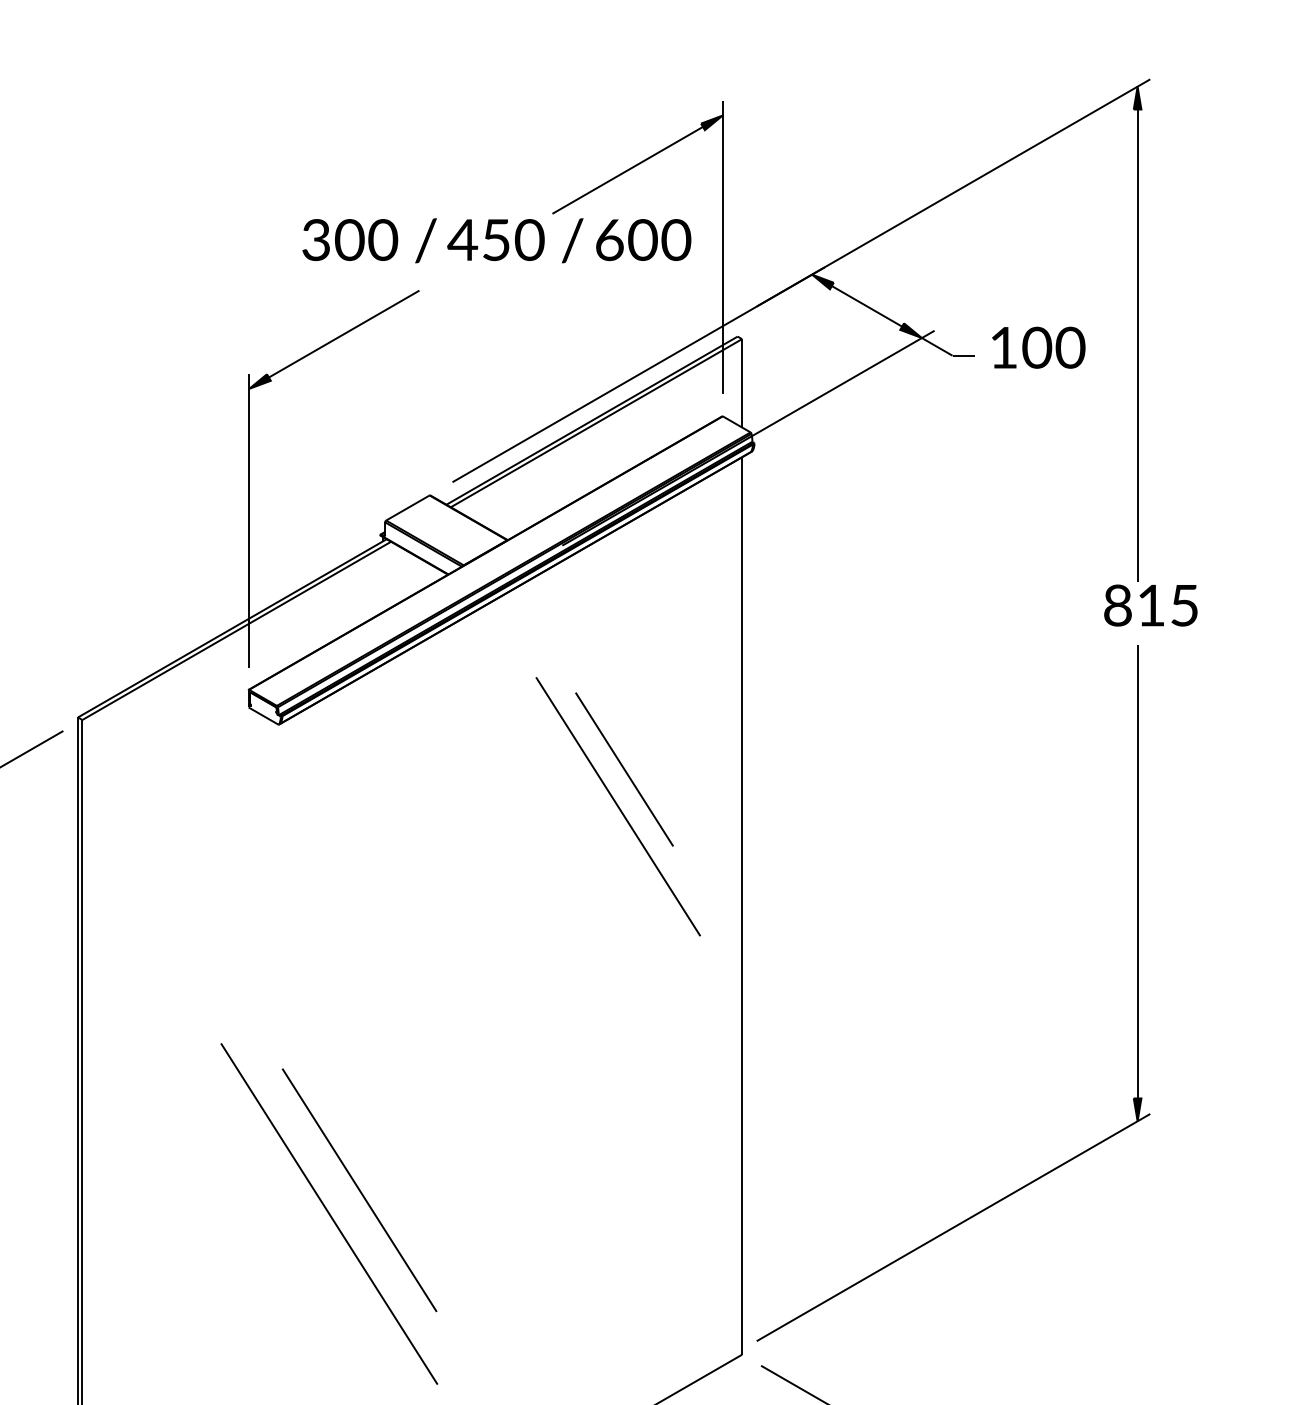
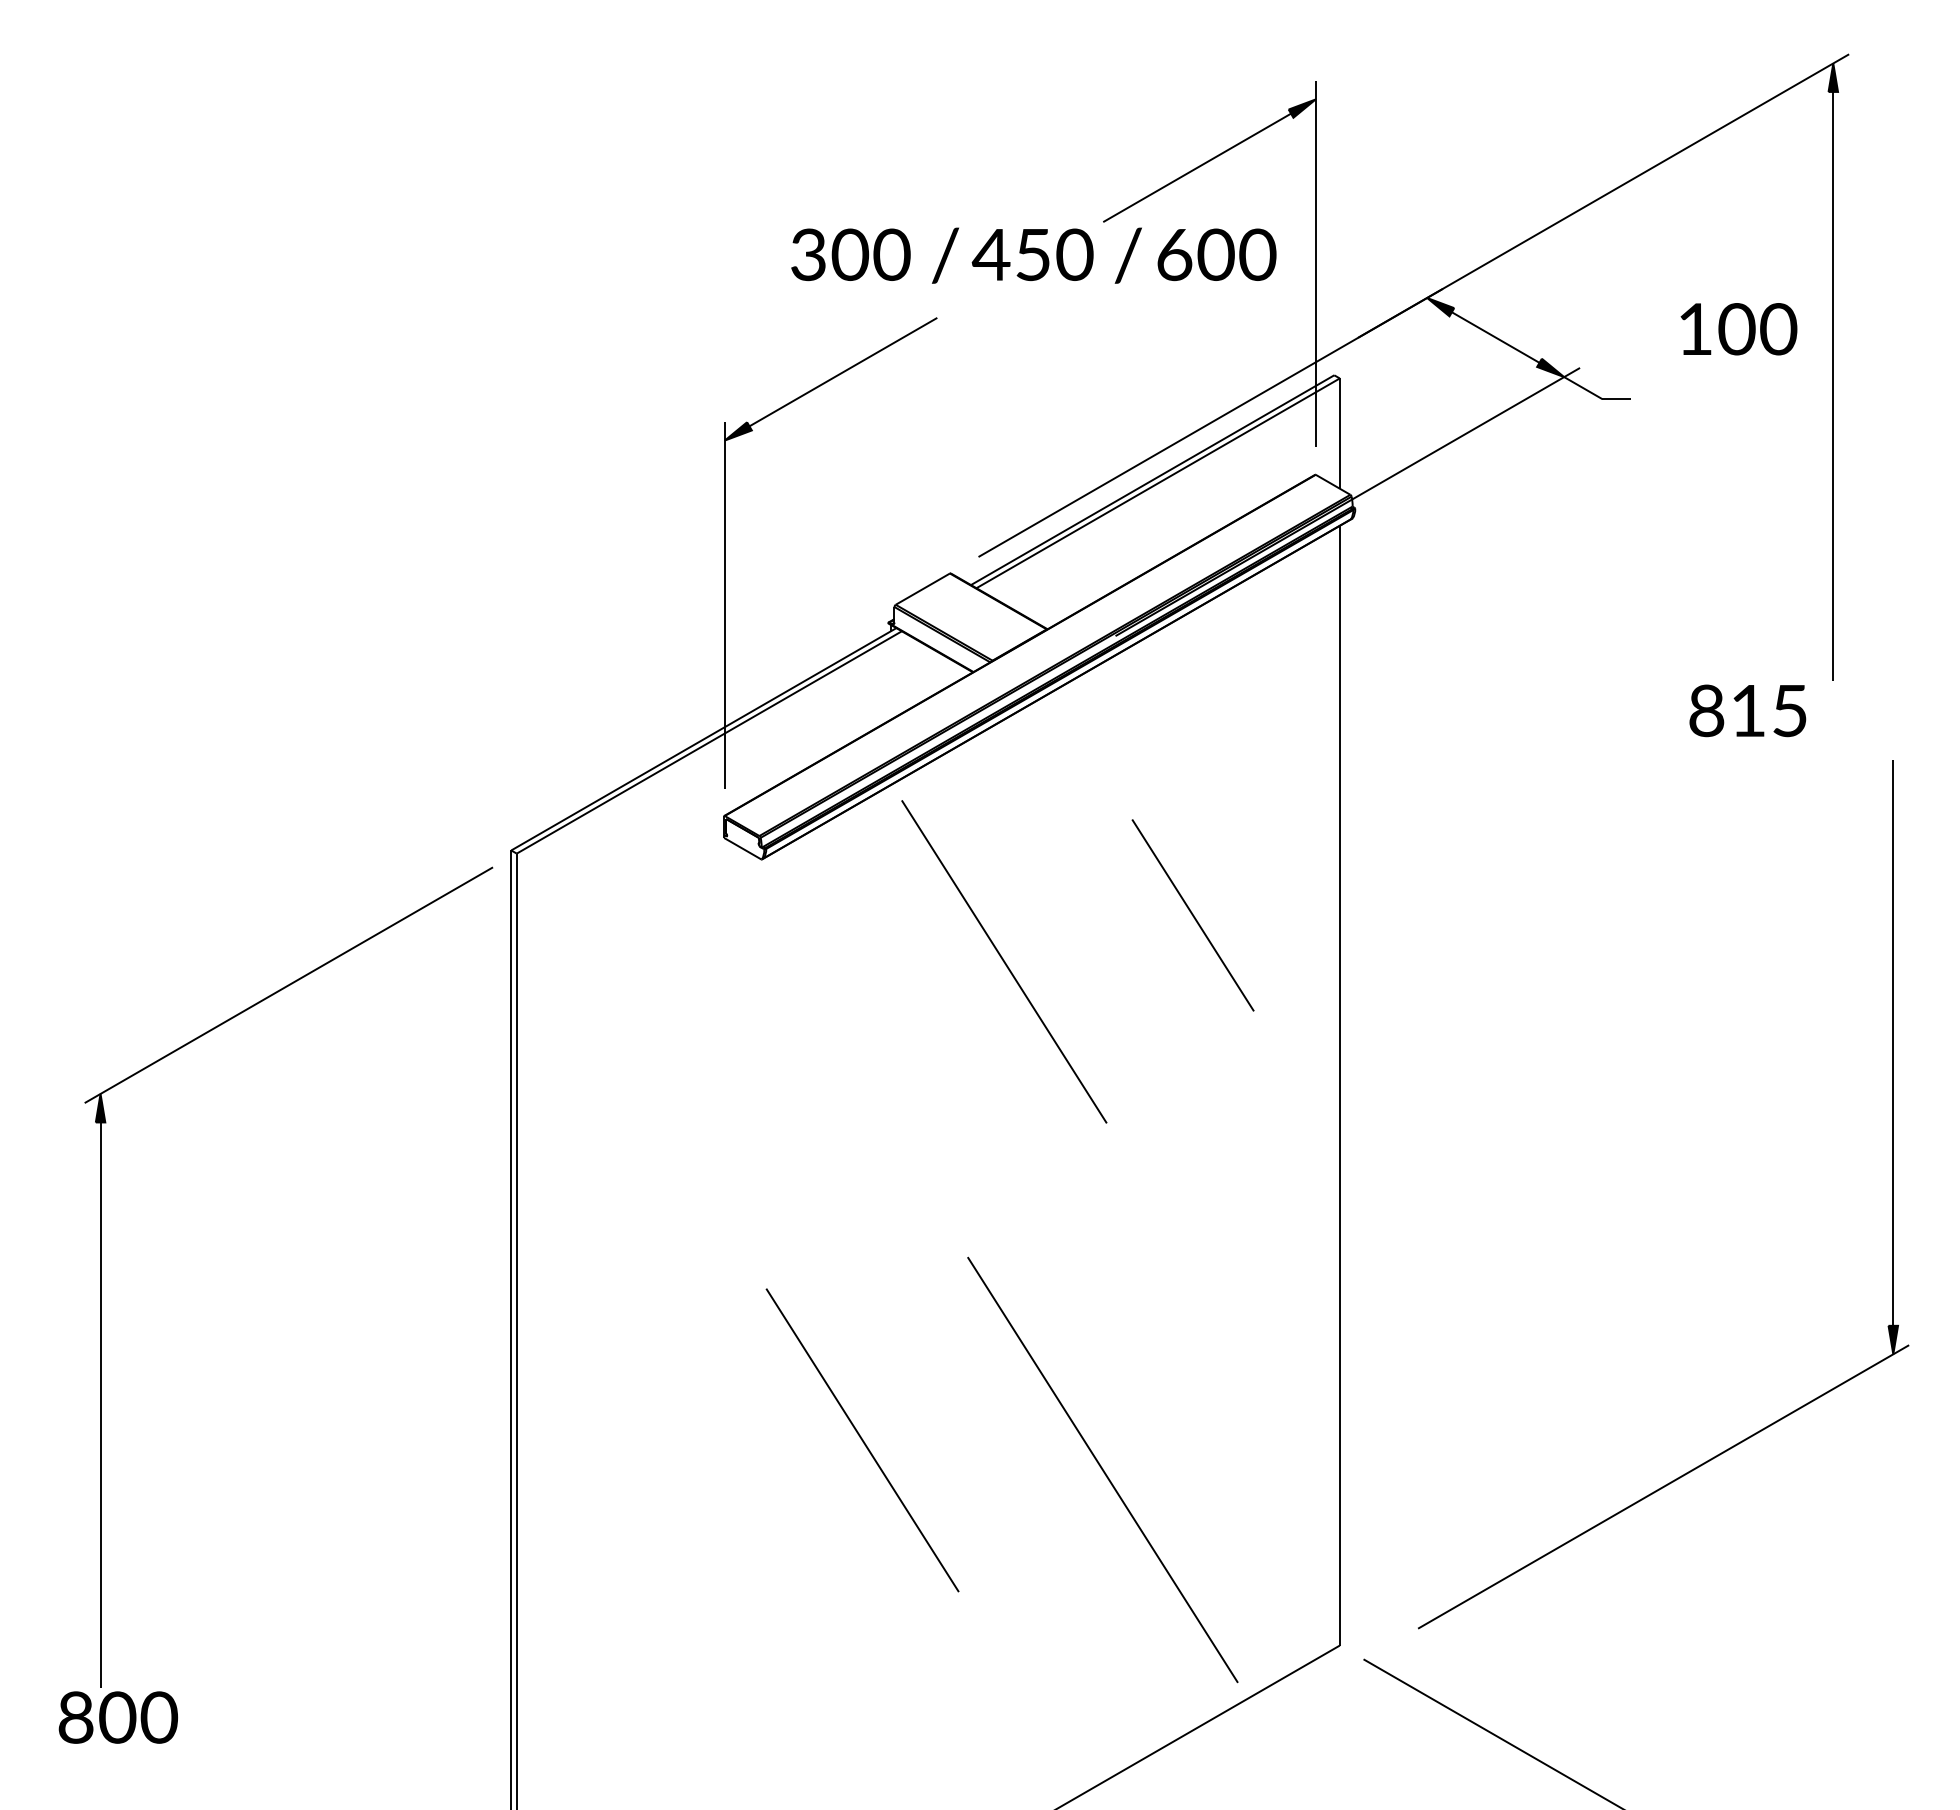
text: (1038, 347) -> (1738, 329), moved
text: (1150, 605) -> (1747, 710), moved
line: (618, 806) -> (1004, 961), moved
part: (1136, 993) -> (1892, 1194), moved
line: (329, 1213) -> (1102, 1469), moved

